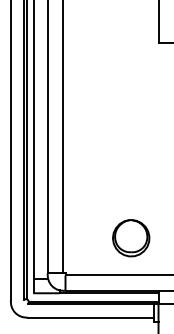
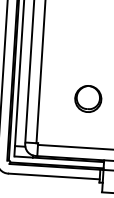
part: (131, 238) -> (88, 99), moved

